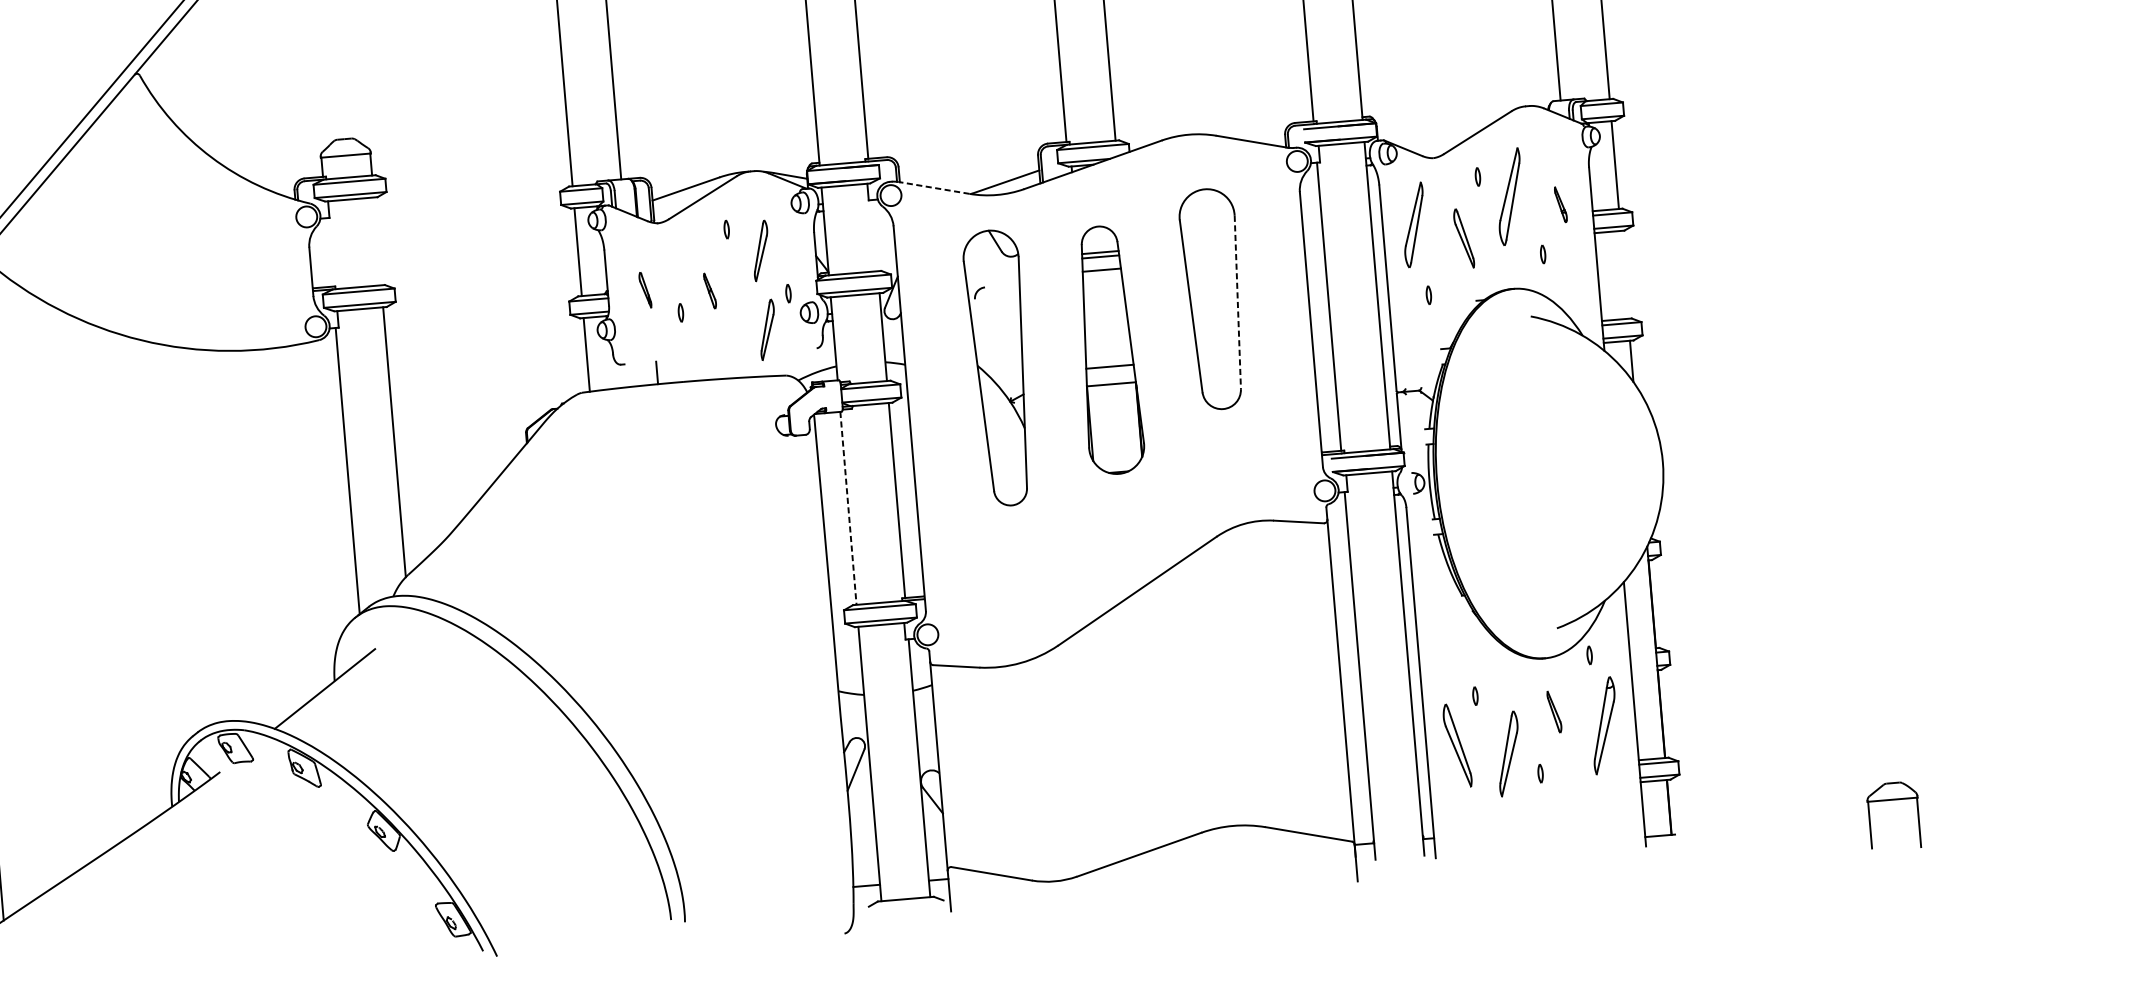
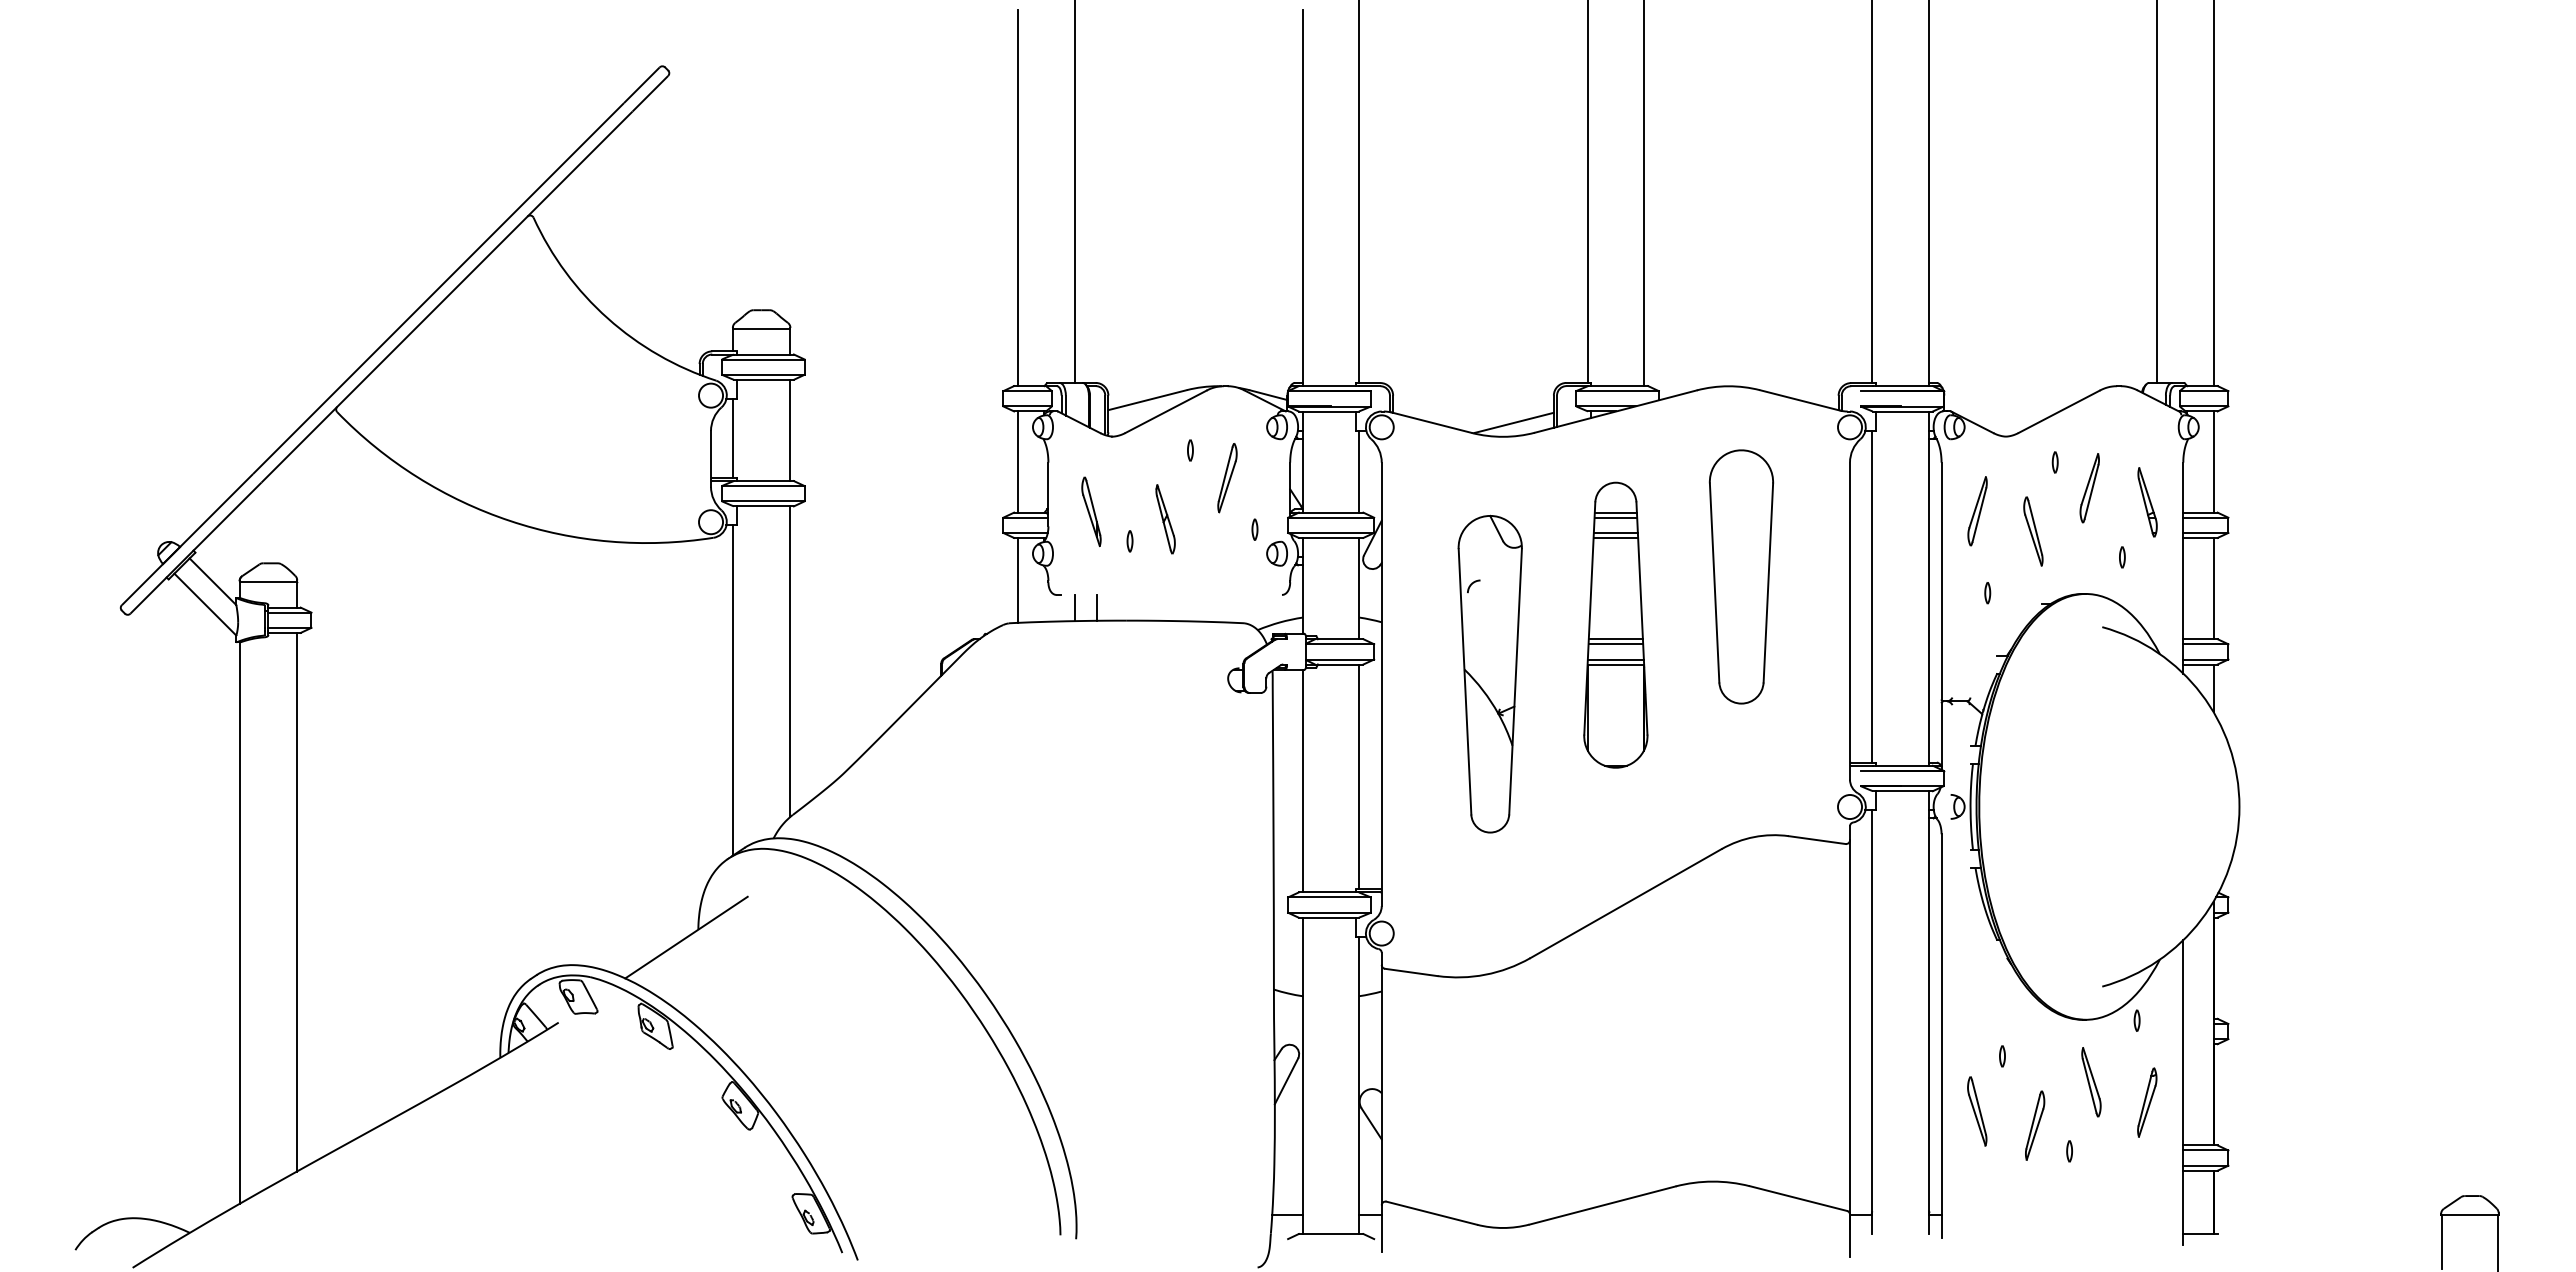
line: (933, 187) -> (1431, 422), dashed -> solid
part: (1509, 197) -> (2089, 488), size x0.62
part: (1560, 205) -> (2147, 502), size x1.67
part: (1414, 225) -> (1977, 511), size x0.71
line: (874, 235) -> (1359, 471), added
line: (377, 241) -> (789, 430), added
line: (329, 251) -> (733, 437), added
line: (1101, 274) -> (1615, 537), added
line: (1624, 274) -> (2213, 588), added
part: (645, 289) -> (1091, 511), size x1.67
part: (710, 291) -> (1165, 519), size x1.67
line: (1237, 302) -> (1768, 583), dashed -> solid
part: (767, 330) -> (1227, 569), removed
line: (1109, 362) -> (1615, 639), added
part: (999, 367) -> (1489, 673), moved
line: (637, 374) -> (1074, 607), added
line: (1110, 379) -> (1615, 659), added
line: (848, 508) -> (1302, 781), dashed -> solid
part: (1554, 712) -> (2091, 1082), size x1.43
part: (1604, 725) -> (2147, 1102), size x0.62
part: (1457, 745) -> (1977, 1111), size x0.71
part: (1509, 753) -> (2035, 1125), size x0.71

